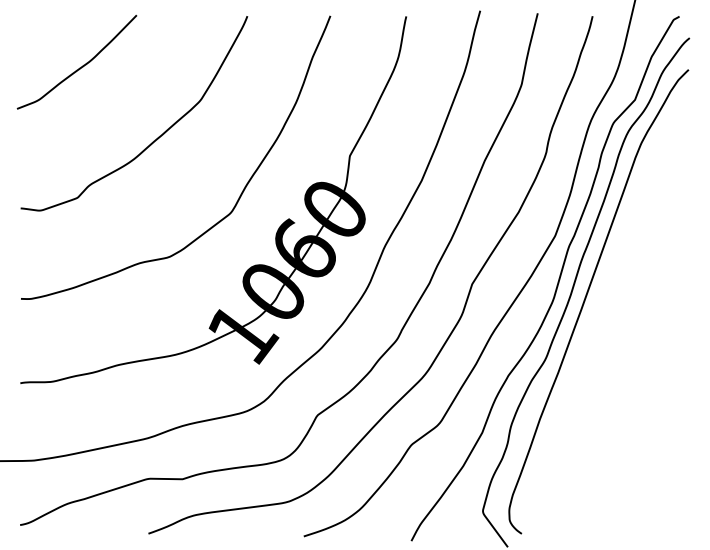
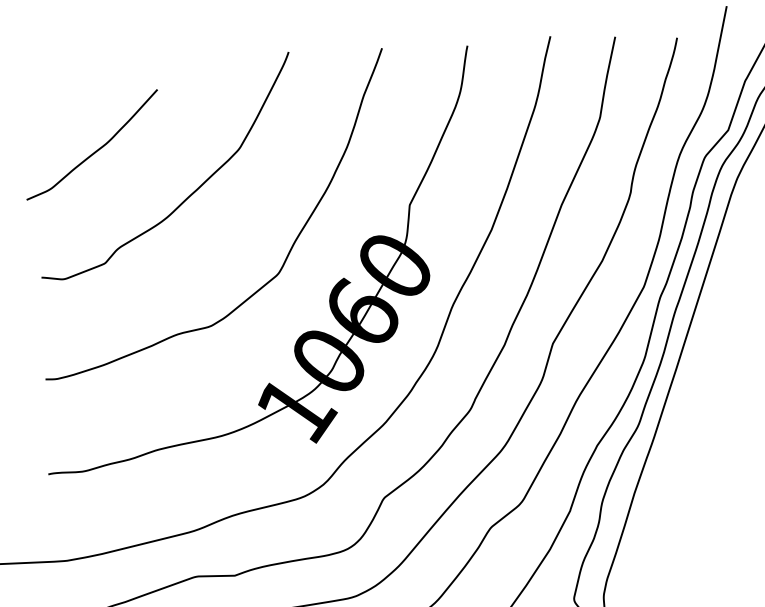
curve: (79, 67) -> (95, 150), moved

